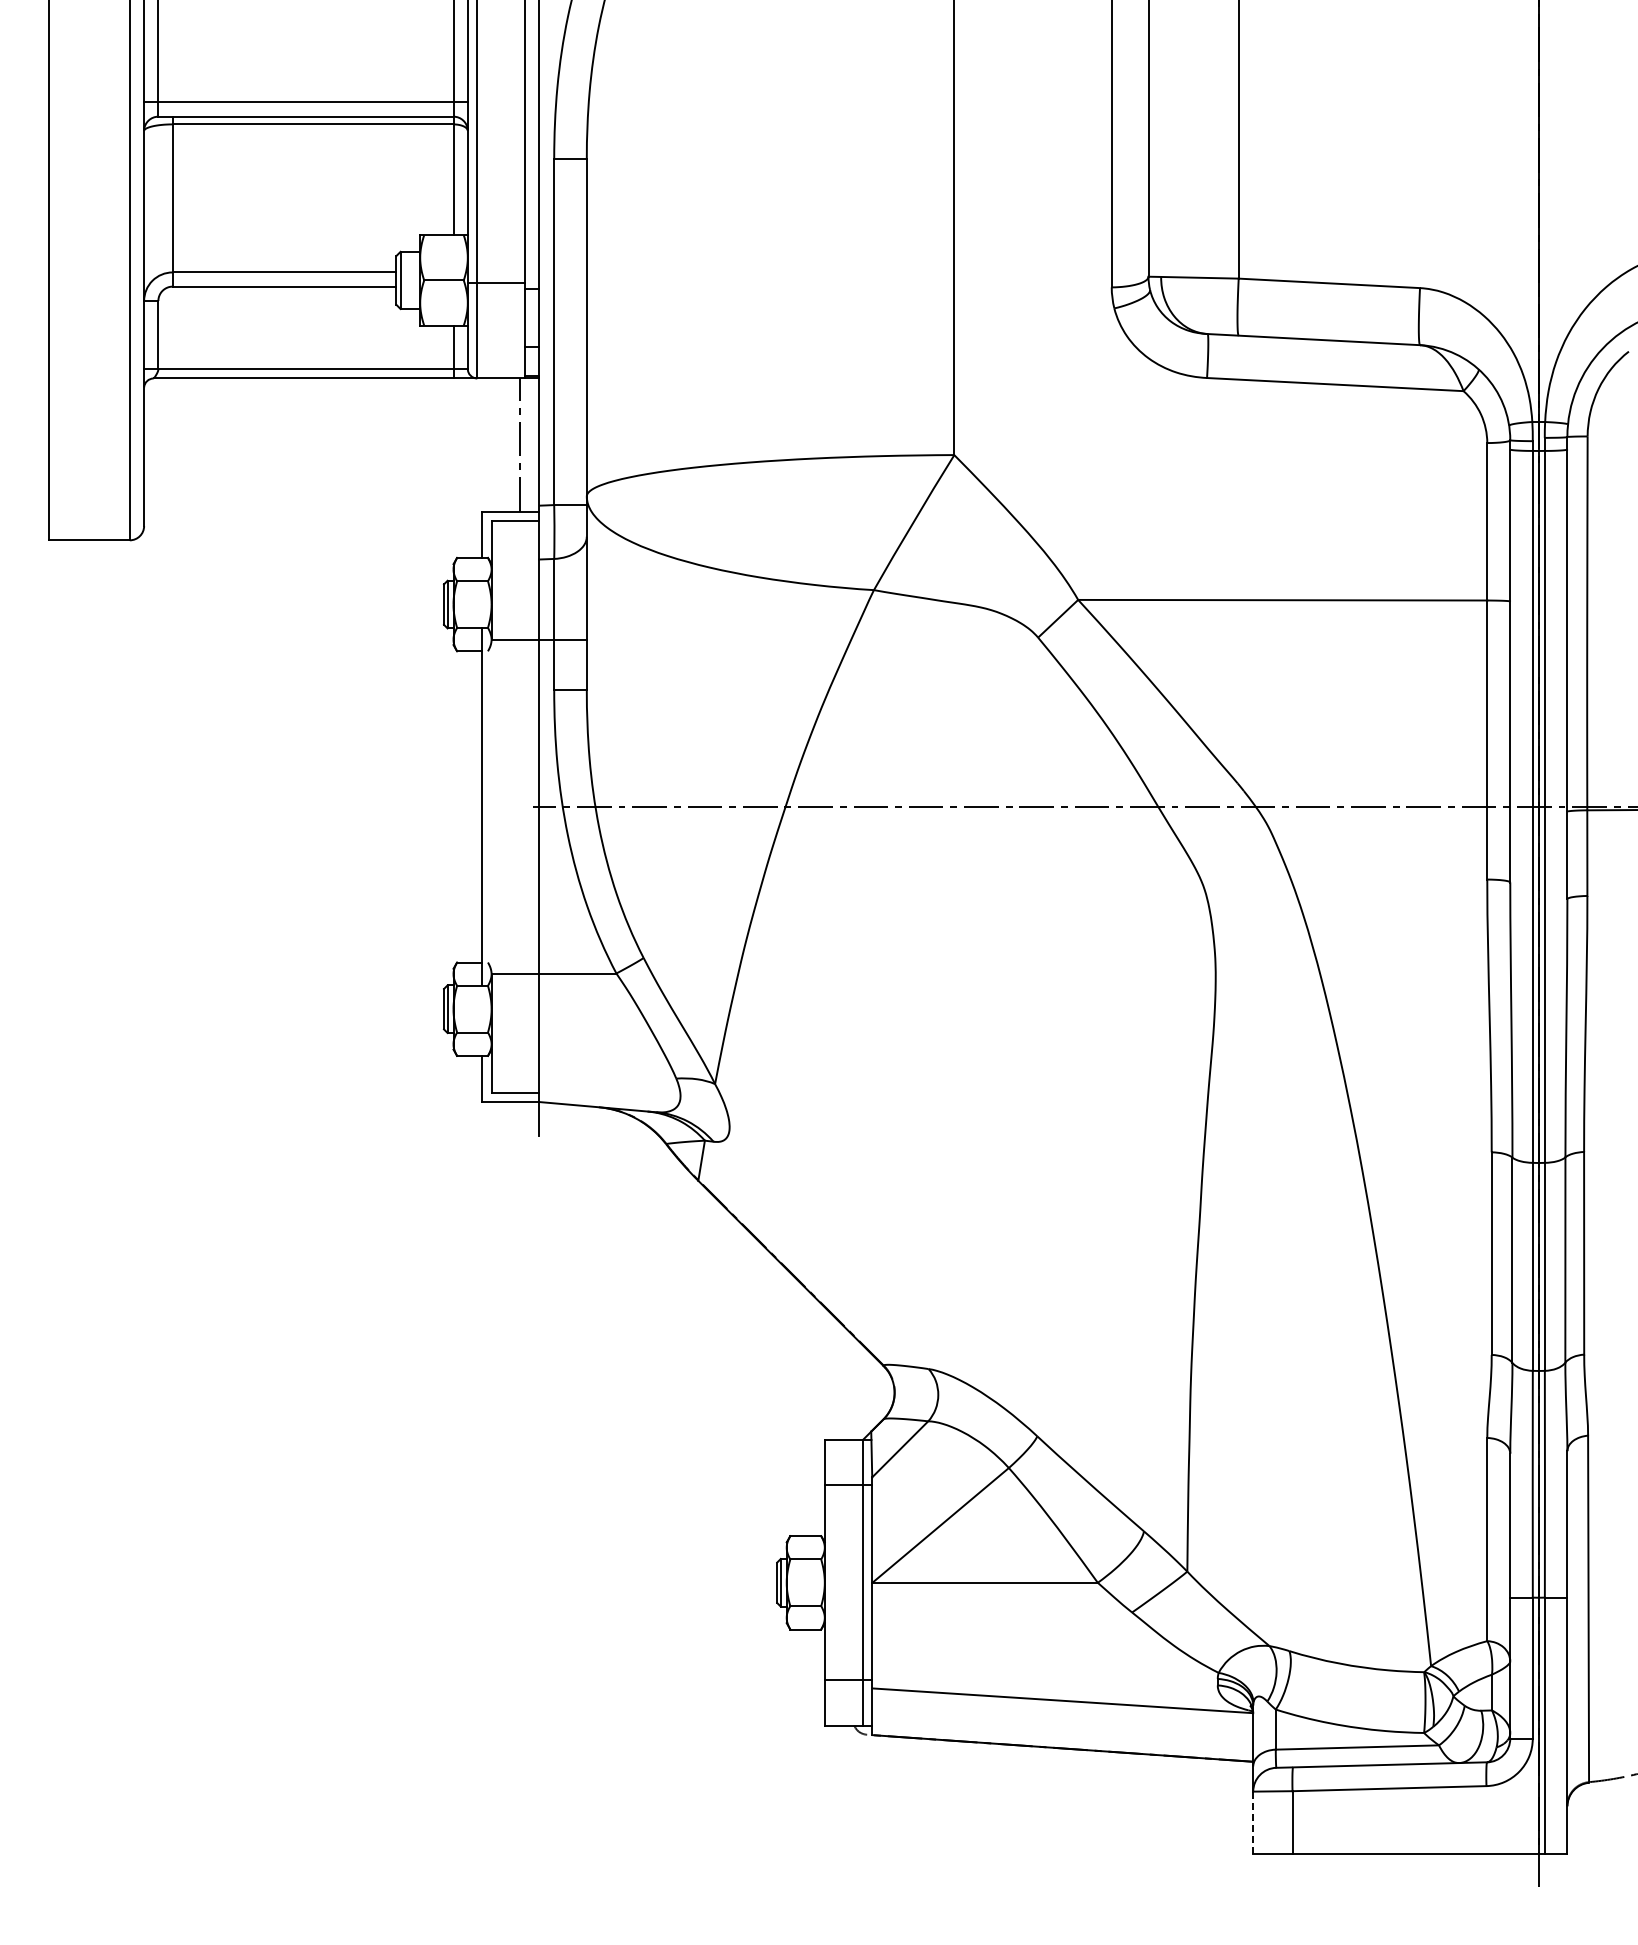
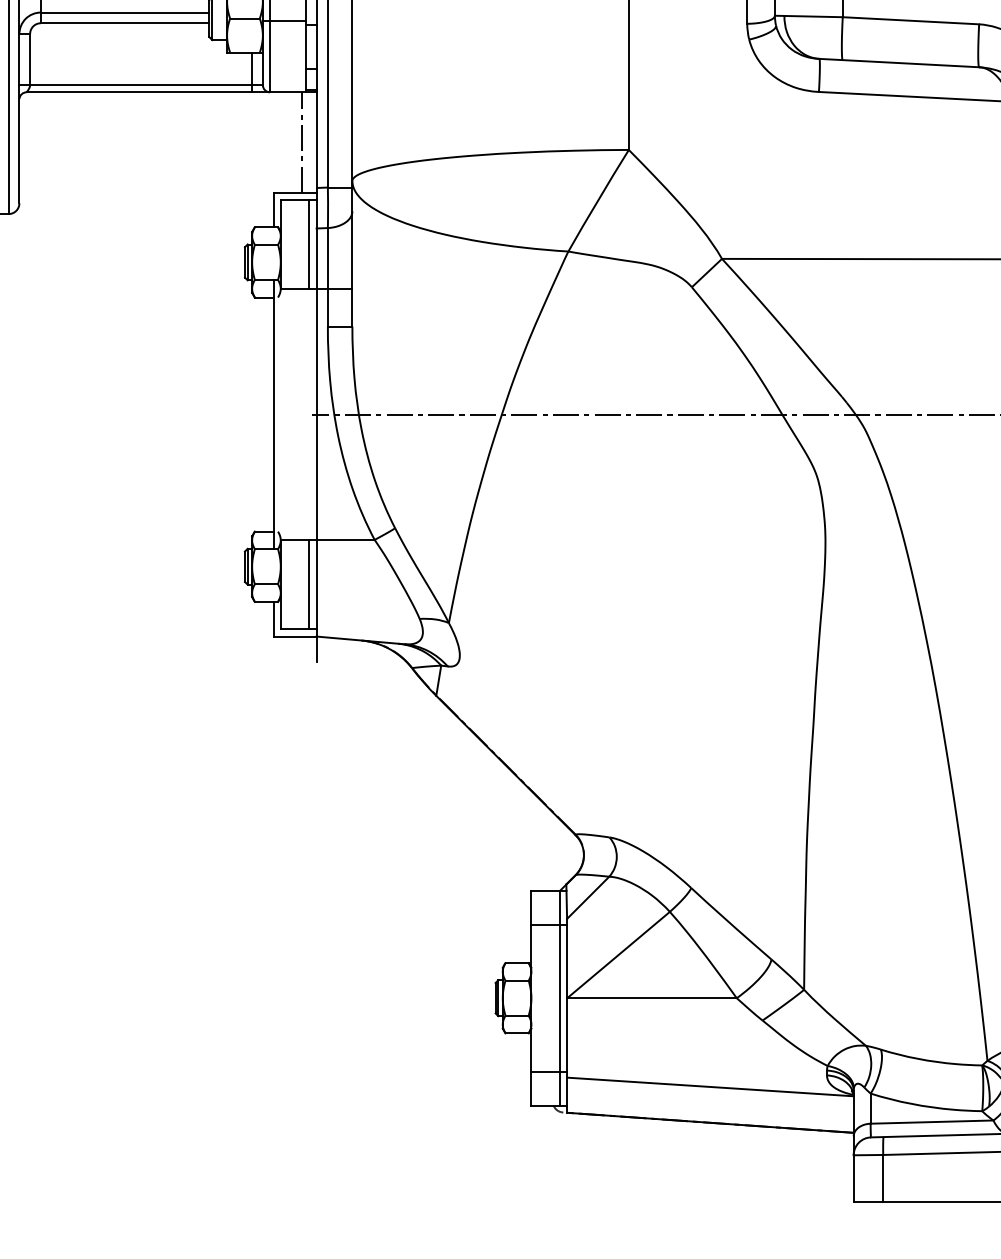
line: (529, 580) -> (309, 244), added
line: (529, 1032) -> (309, 584), added
line: (1253, 1822) -> (853, 1178), dashed -> solid

